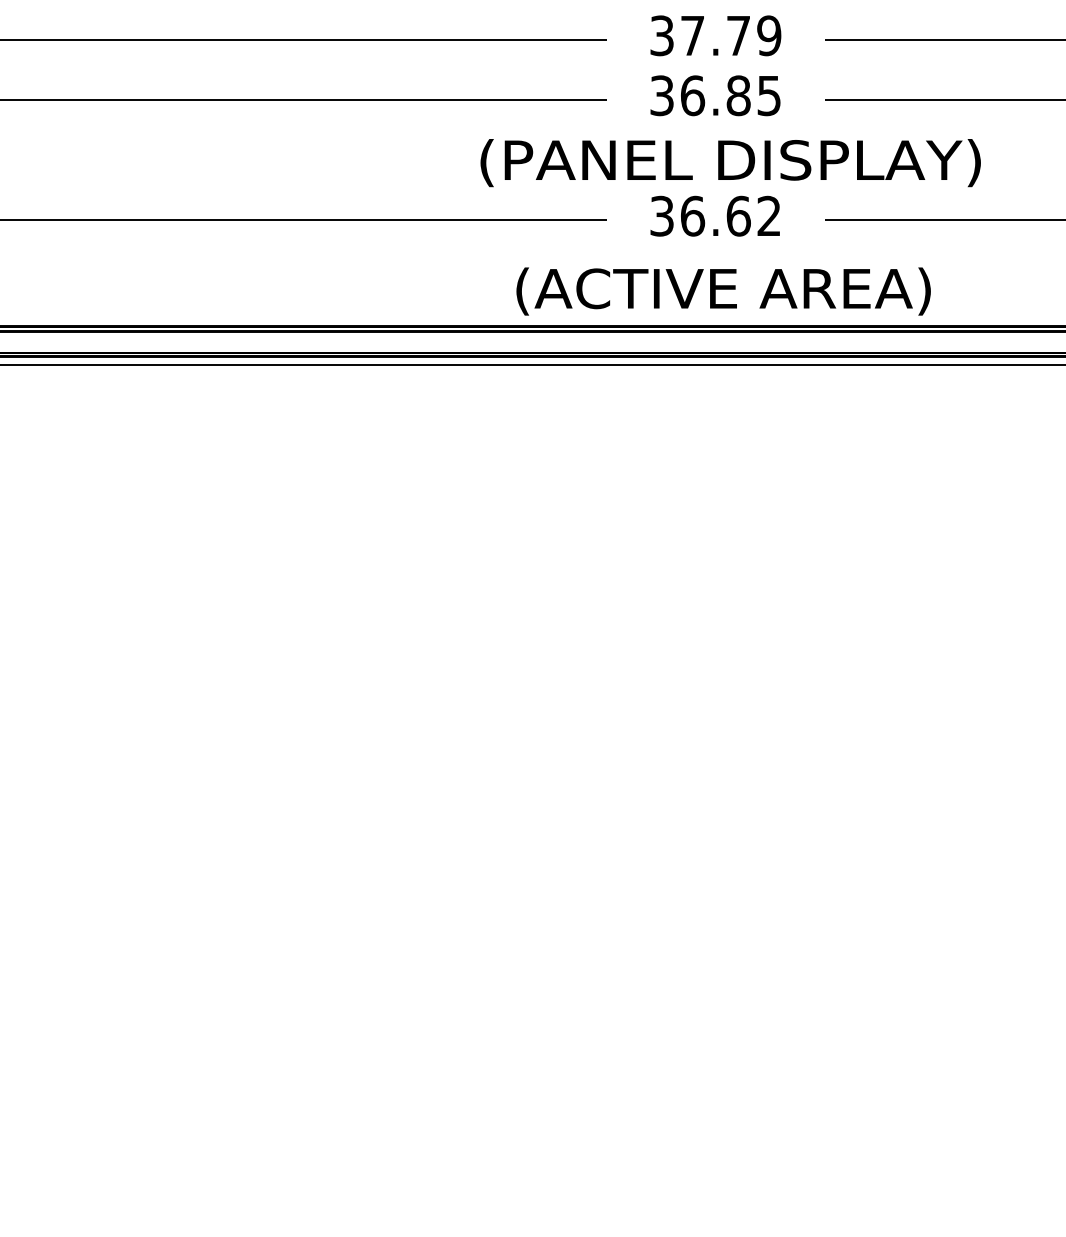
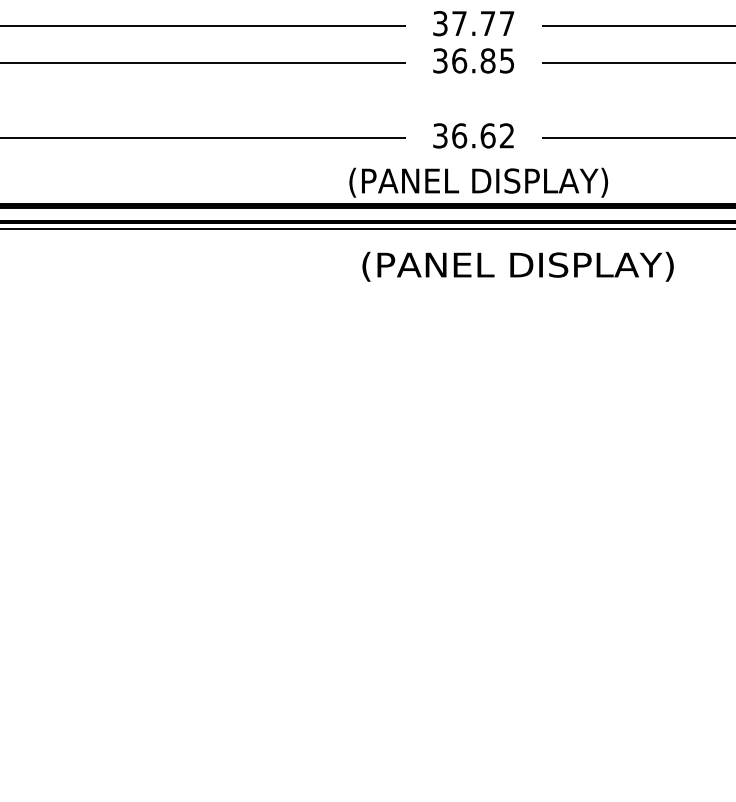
text: (768, 35) -> (506, 23), 37.79 -> 37.77
text: (729, 162) -> (517, 266), moved
text: (723, 291) -> (478, 182), (ACTIVE AREA) -> (PANEL DISPLAY)

